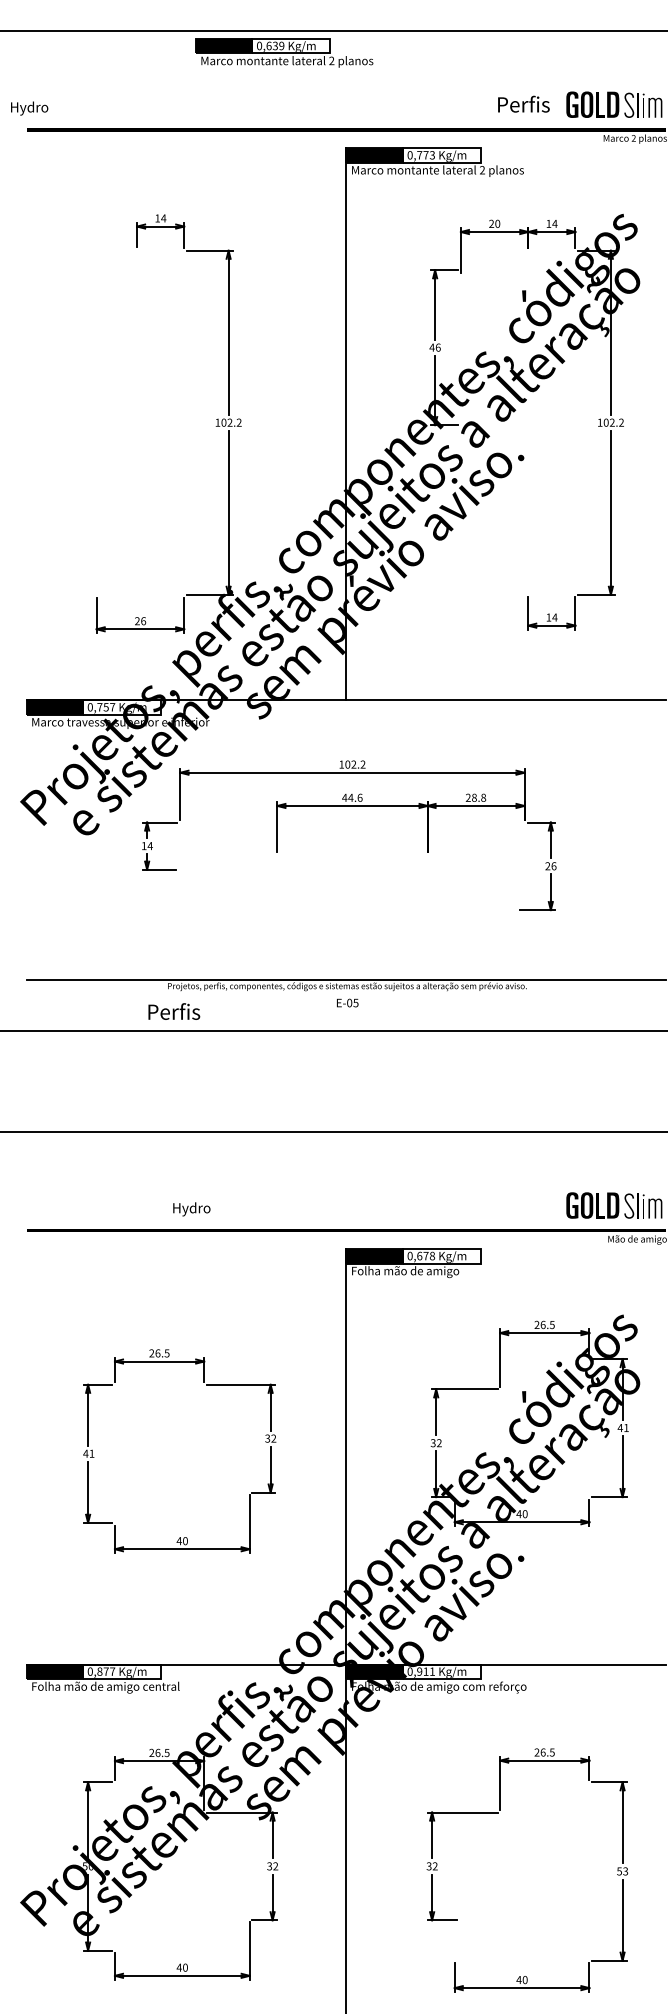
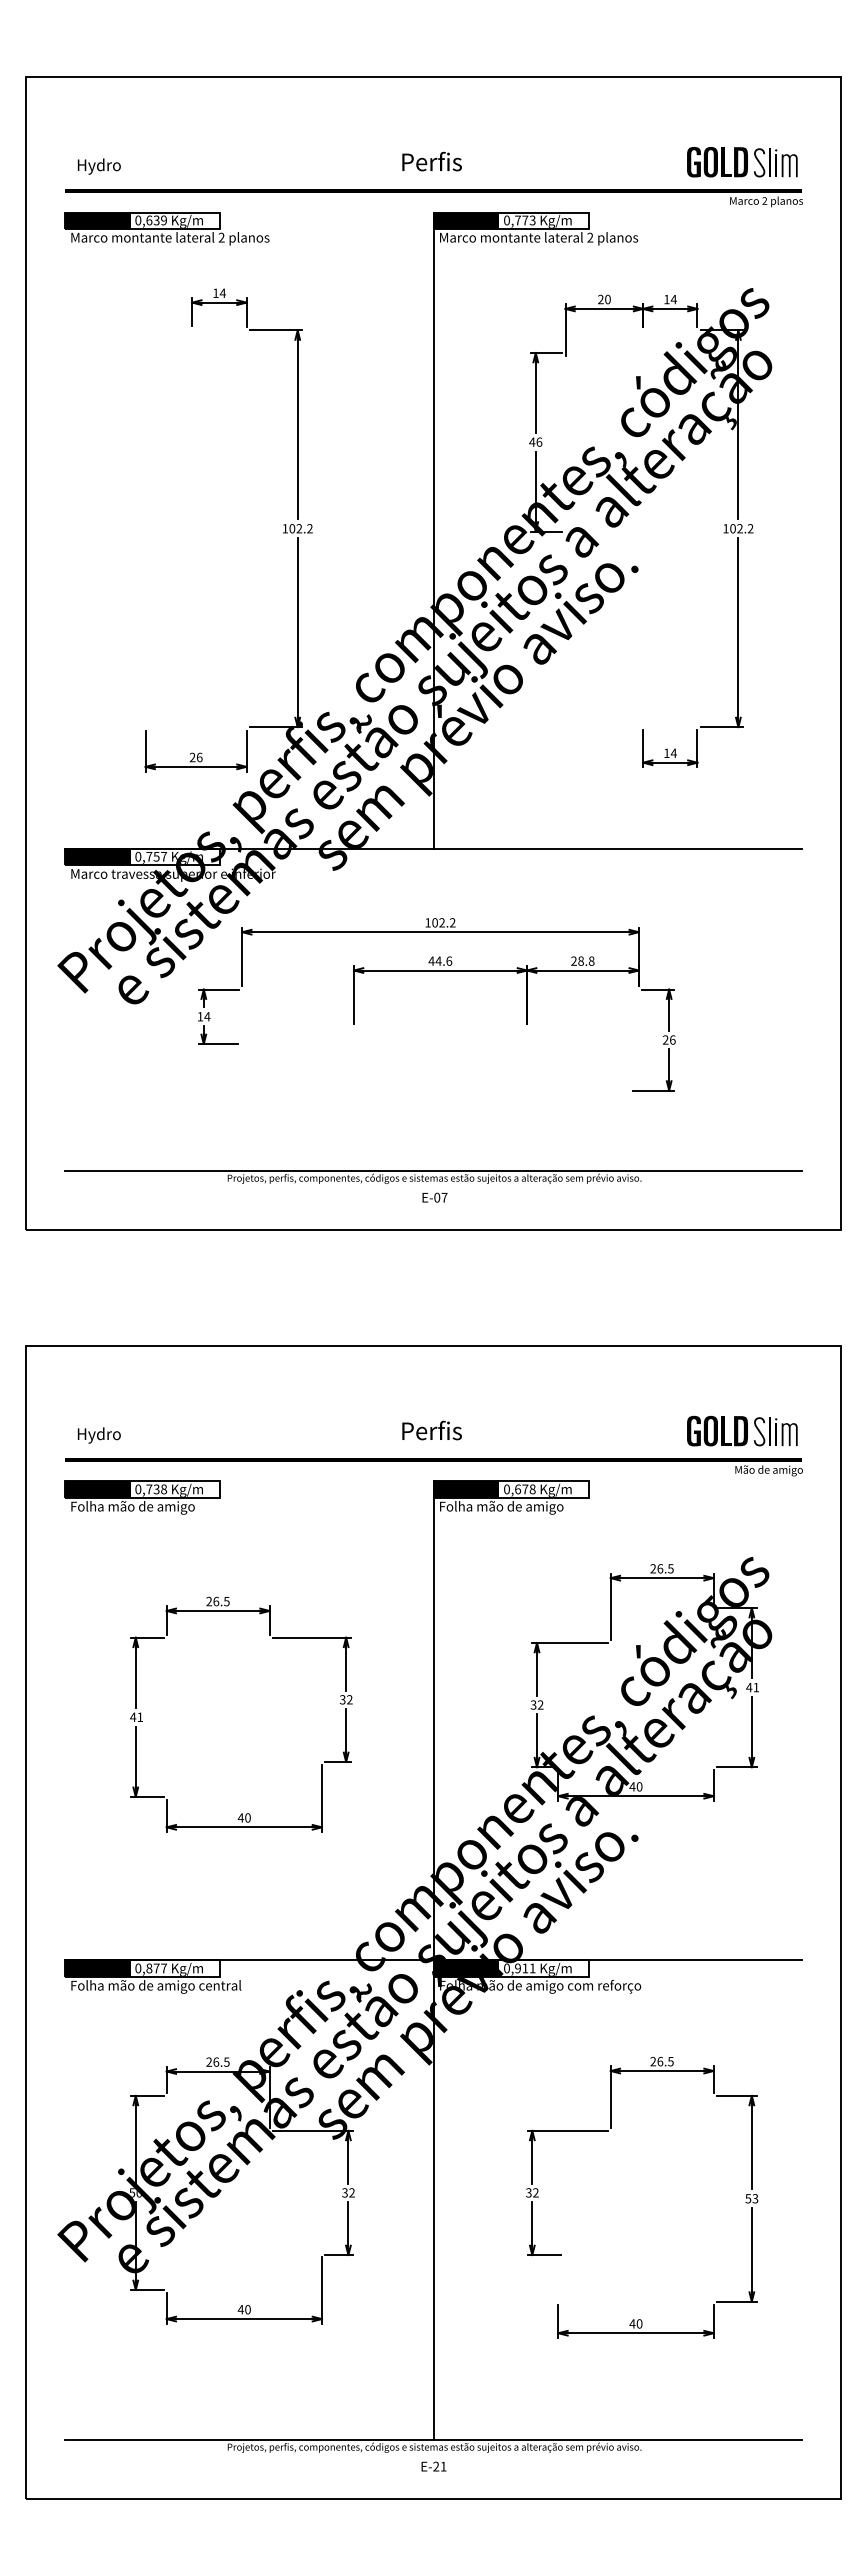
part: (283, 52) -> (166, 228), moved
text: (523, 104) -> (431, 161), moved
text: (28, 108) -> (98, 166), moved
text: (355, 1002) -> (444, 1197), E-05 -> E-07
text: (173, 1011) -> (431, 1430), moved
text: (191, 1209) -> (98, 1435), moved
part: (93, 1263) -> (142, 1497), added

